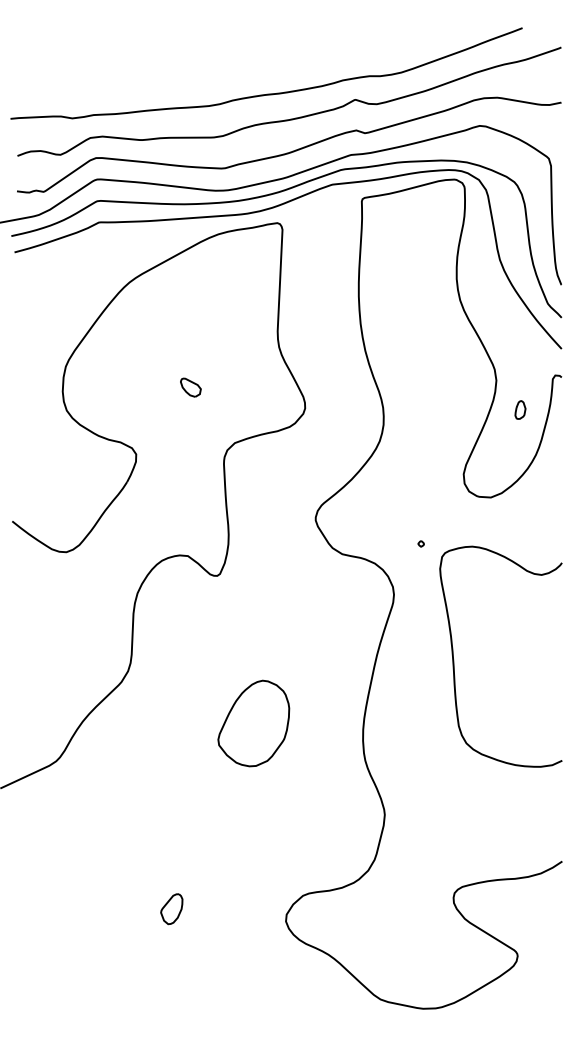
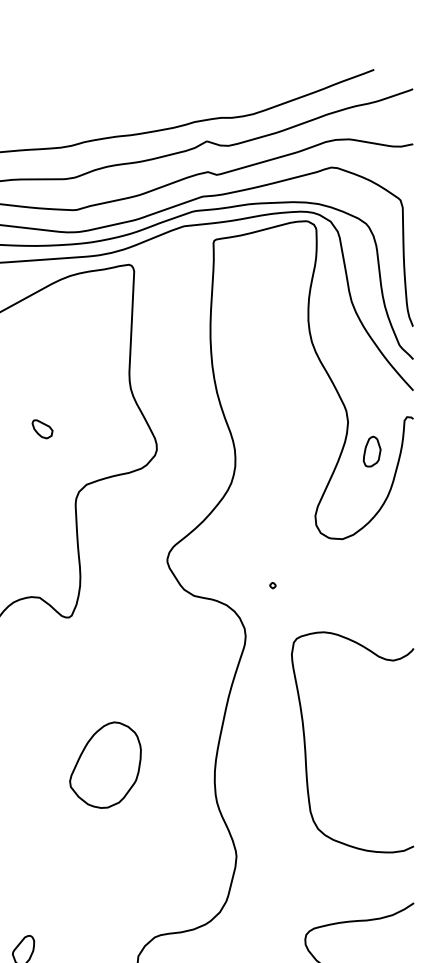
part: (520, 409) -> (372, 451), size x1.67
curve: (454, 660) -> (306, 746), moved

